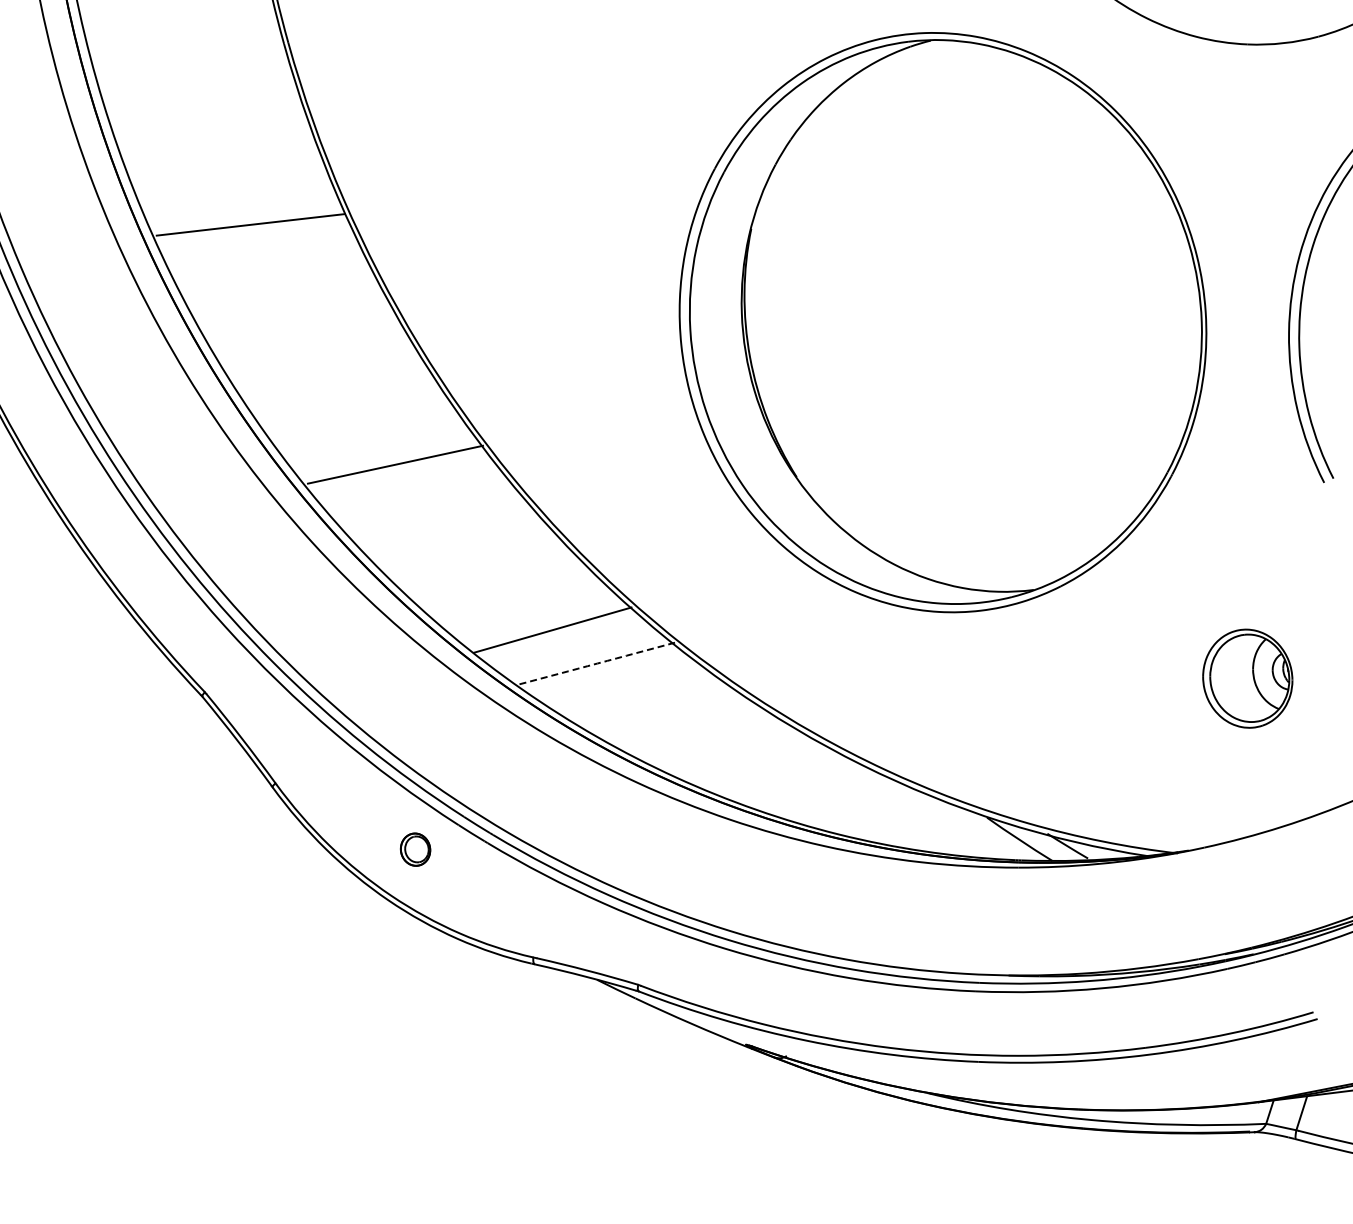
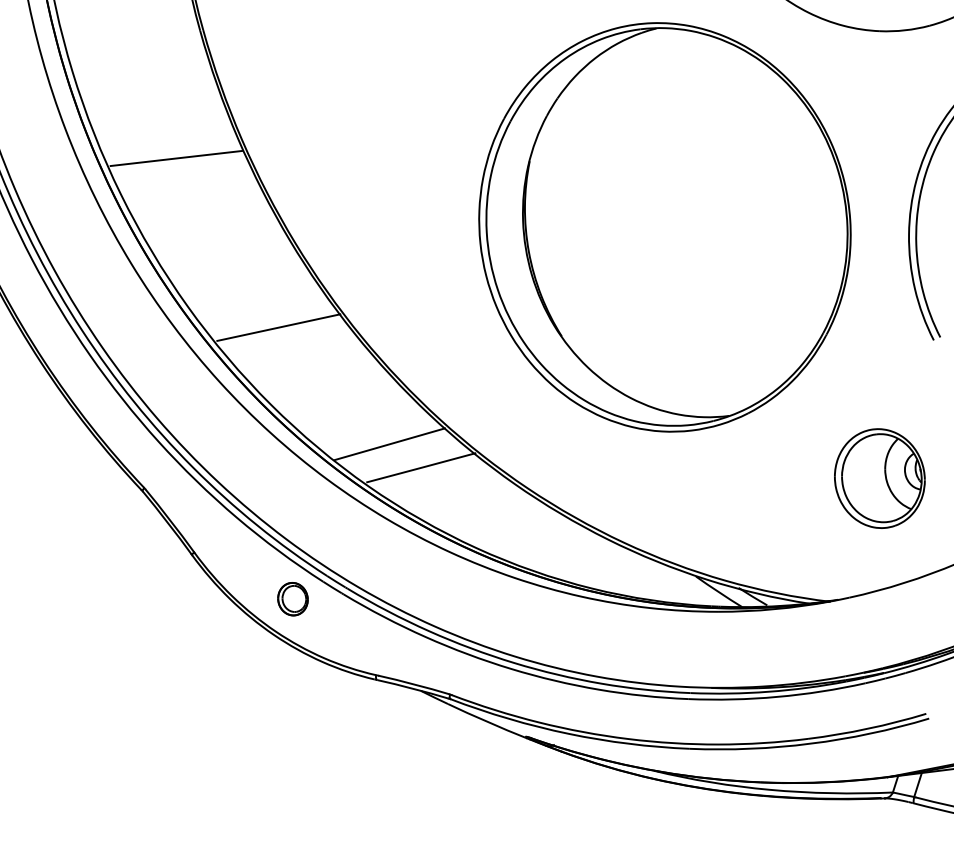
arc: (597, 663) -> (421, 467), dashed -> solid
part: (1247, 678) -> (879, 478), size x1.43
part: (415, 849) -> (292, 599), size x1.43

